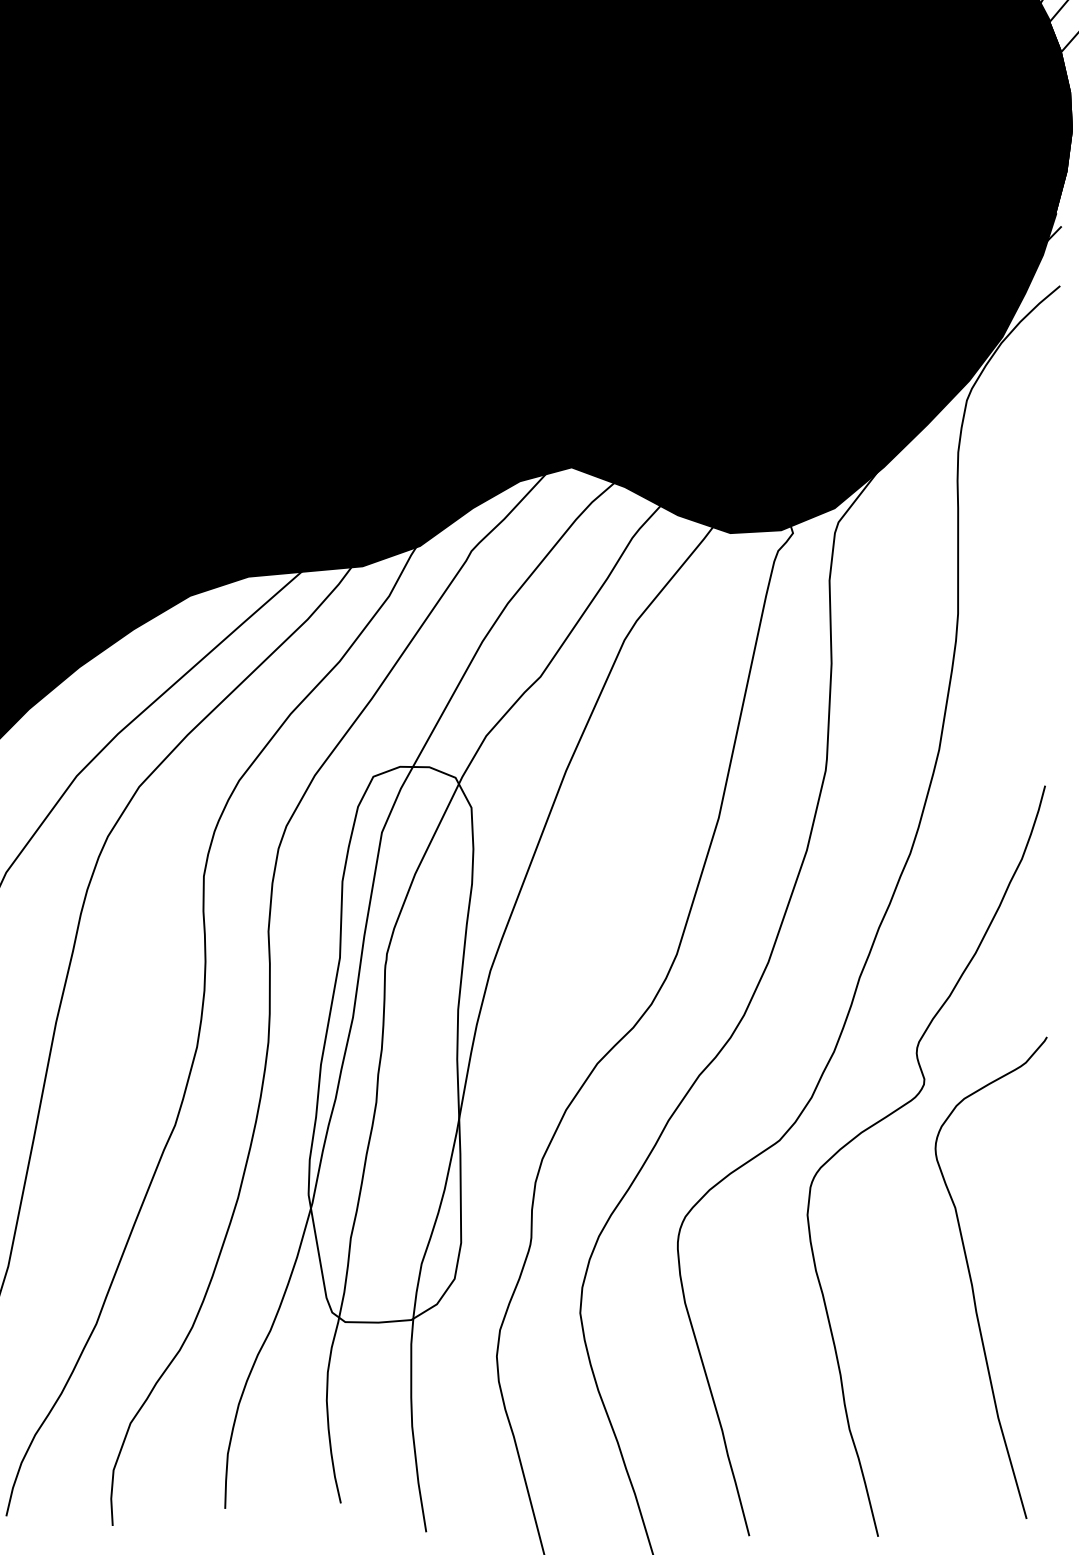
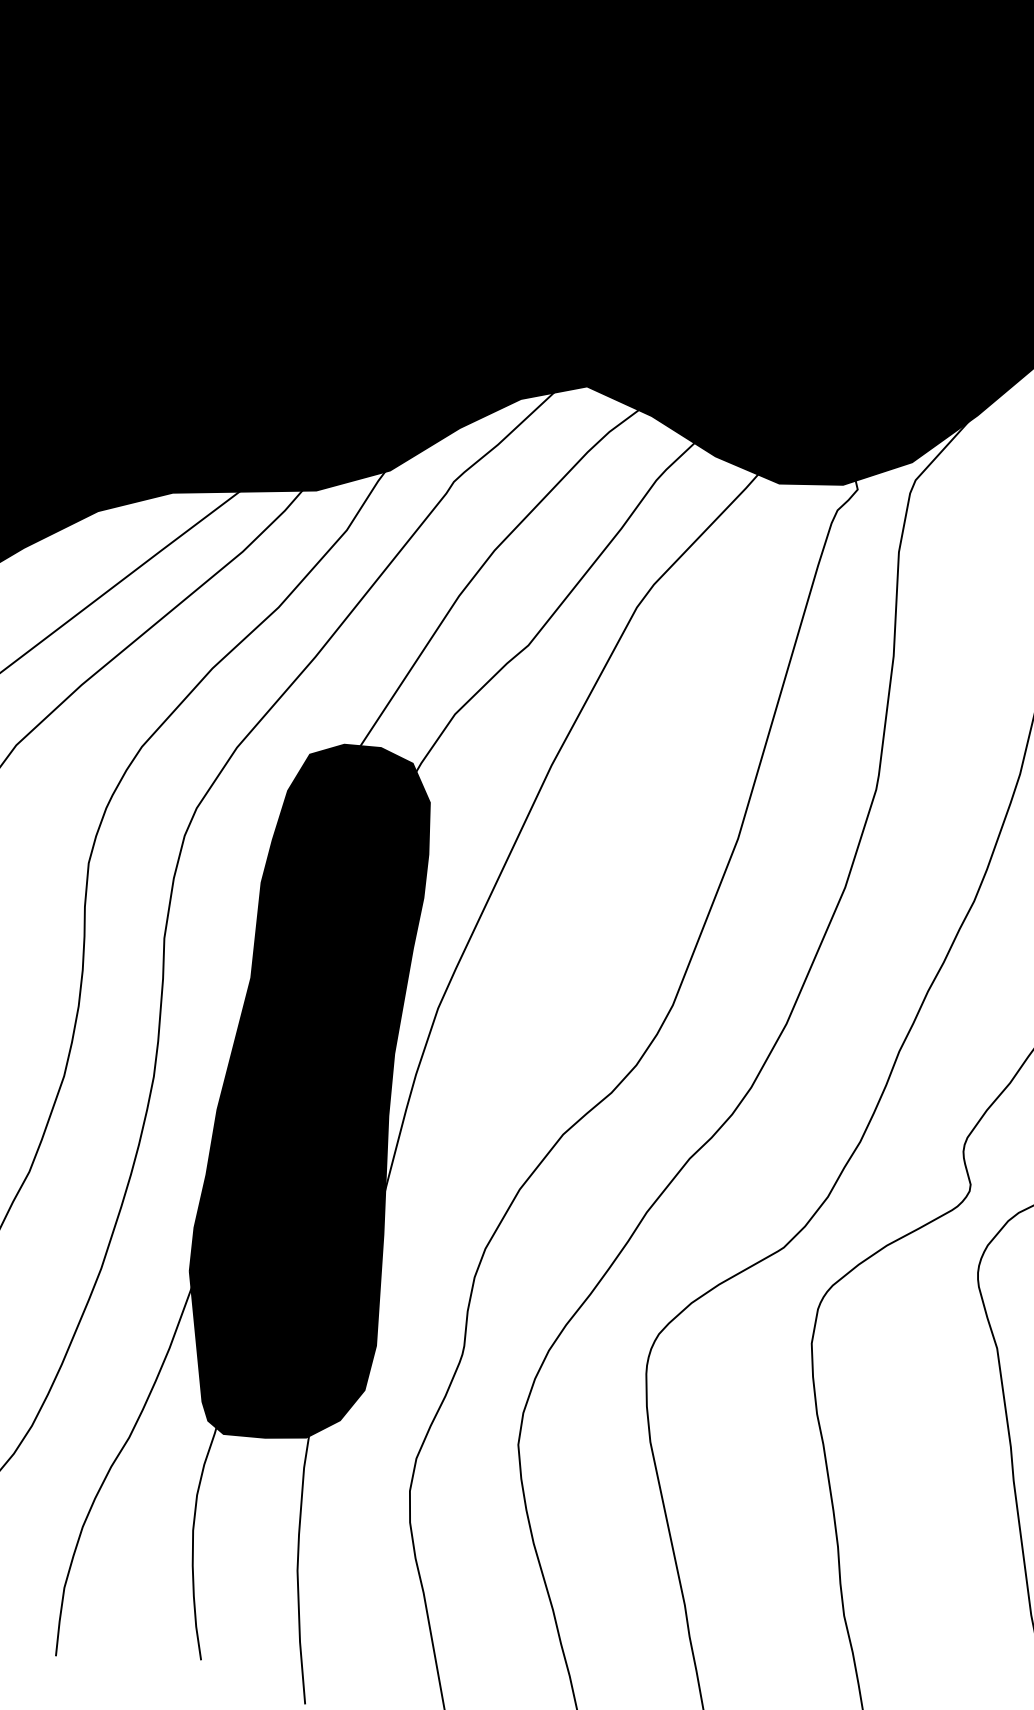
fill: (390, 1044) -> (306, 1091), added

